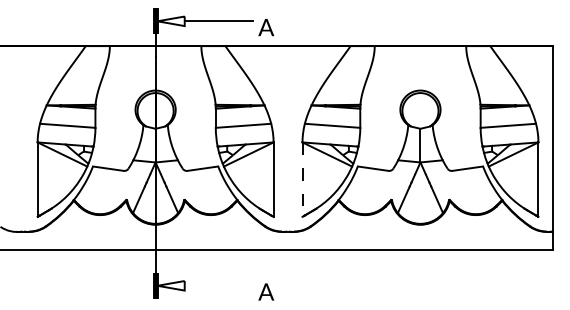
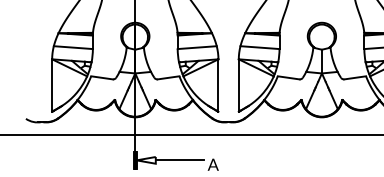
line: (302, 180) -> (238, 86), dashed -> solid
line: (218, 285) -> (179, 160), added

